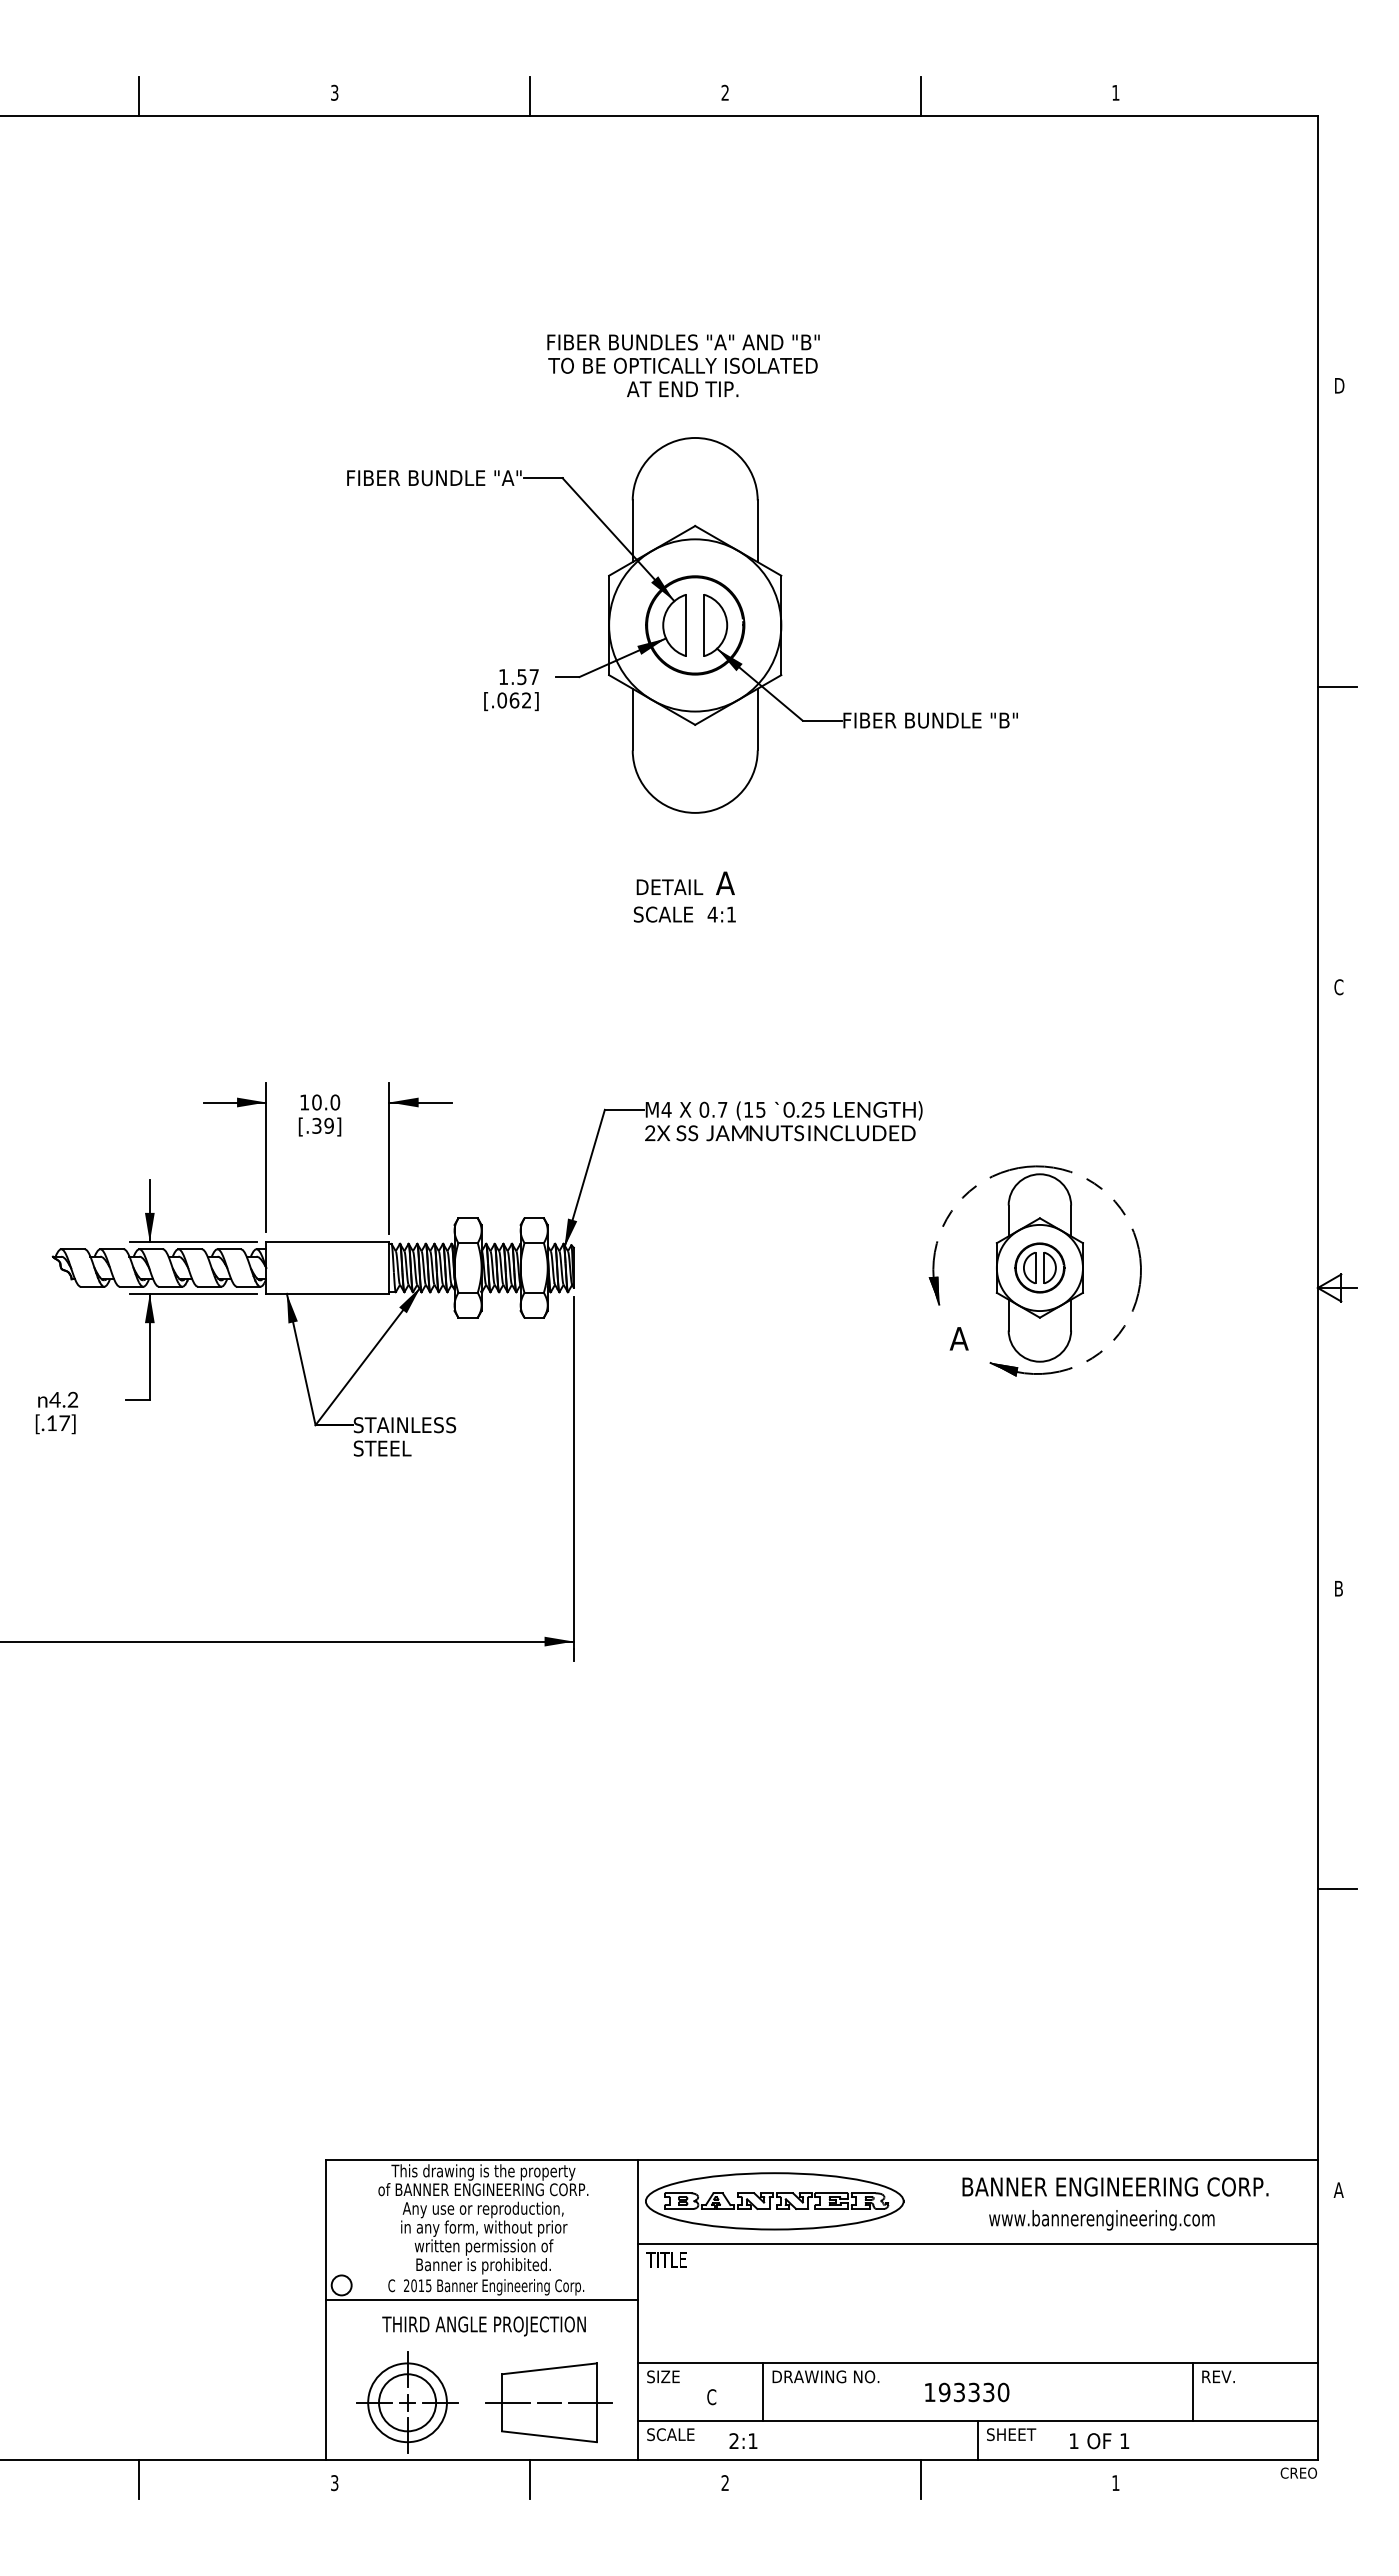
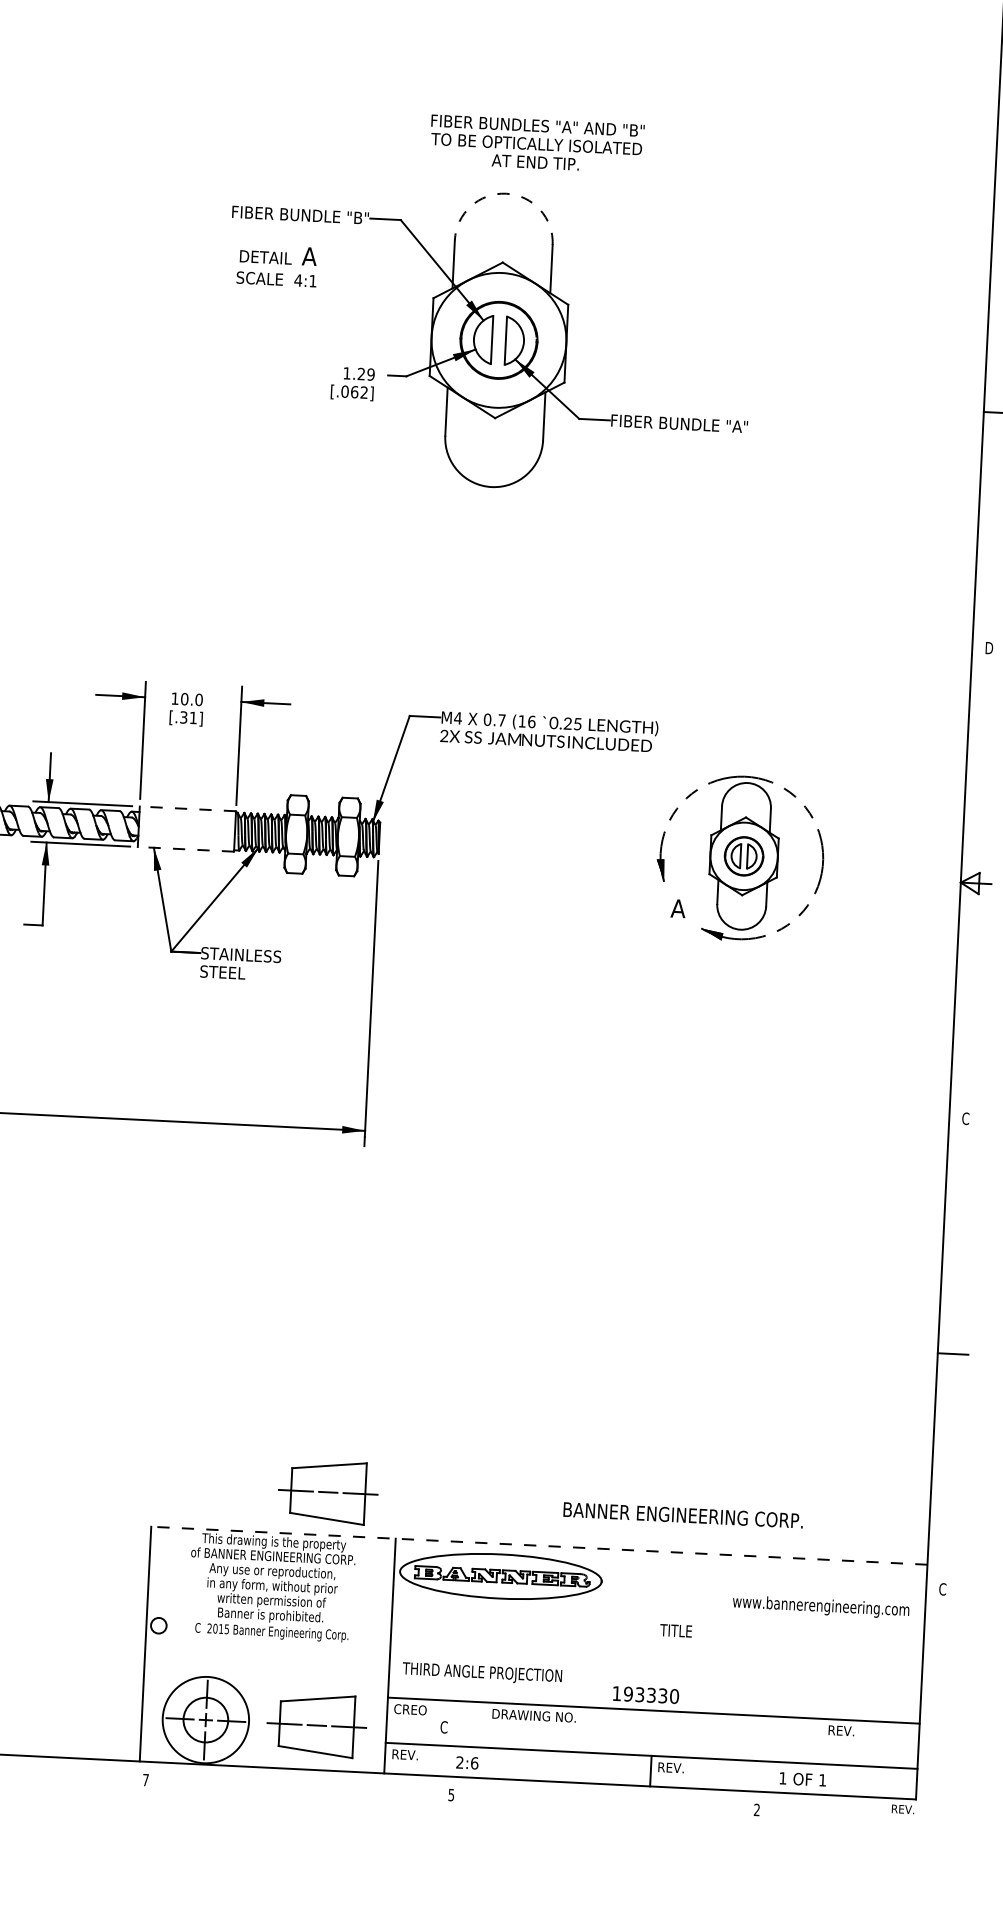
text: (683, 365) -> (537, 143), moved
arc: (695, 437) -> (506, 193), solid -> dashed
text: (507, 477) -> (357, 217), FIBER BUNDLE "A" -> FIBER BUNDLE "B"
text: (527, 677) -> (365, 374), 1.57 -> 1.29
text: (1004, 720) -> (737, 426), FIBER BUNDLE "B" -> FIBER BUNDLE "A"
text: (684, 896) -> (276, 265), moved
text: (1339, 987) -> (989, 648), C -> D
text: (760, 1109) -> (531, 721), (15 -> (16
text: (328, 1125) -> (192, 717), [.39] -> [.31]
line: (327, 1242) -> (187, 809), solid -> dashed
line: (327, 1293) -> (185, 849), solid -> dashed
text: (1338, 1588) -> (965, 1118), B -> C
part: (548, 2104) -> (327, 1492), added
line: (821, 2159) -> (539, 1545), solid -> dashed
text: (1115, 2186) -> (683, 1514), moved
text: (1338, 2190) -> (942, 1589), A -> C
text: (1101, 2220) -> (820, 1607), moved
line: (977, 2244) -> (657, 1618), removed
text: (666, 2259) -> (676, 1630), moved
line: (481, 2300) -> (267, 1642), removed
text: (483, 2326) -> (481, 1673), moved
text: (667, 2376) -> (410, 1709), SIZE -> CREO
line: (763, 2391) -> (484, 1724), removed
line: (1192, 2391) -> (820, 1741), removed
text: (967, 2392) -> (646, 1695), moved
circle: (407, 2402) -> (205, 1719), size x1.4
text: (670, 2434) -> (410, 1754), SCALE -> REV.
text: (1011, 2434) -> (677, 1768), SHEET -> REV.
text: (752, 2441) -> (474, 1763), 2:1 -> 2:6
text: (1099, 2441) -> (802, 1779), moved
text: (1298, 2472) -> (900, 1808), CREO -> REV.
line: (530, 2478) -> (299, 1784), removed
line: (920, 2478) -> (604, 1798), removed
text: (1115, 2482) -> (756, 1809), 1 -> 2
text: (334, 2483) -> (145, 1780), 3 -> 7
text: (724, 2483) -> (450, 1795), 2 -> 5

